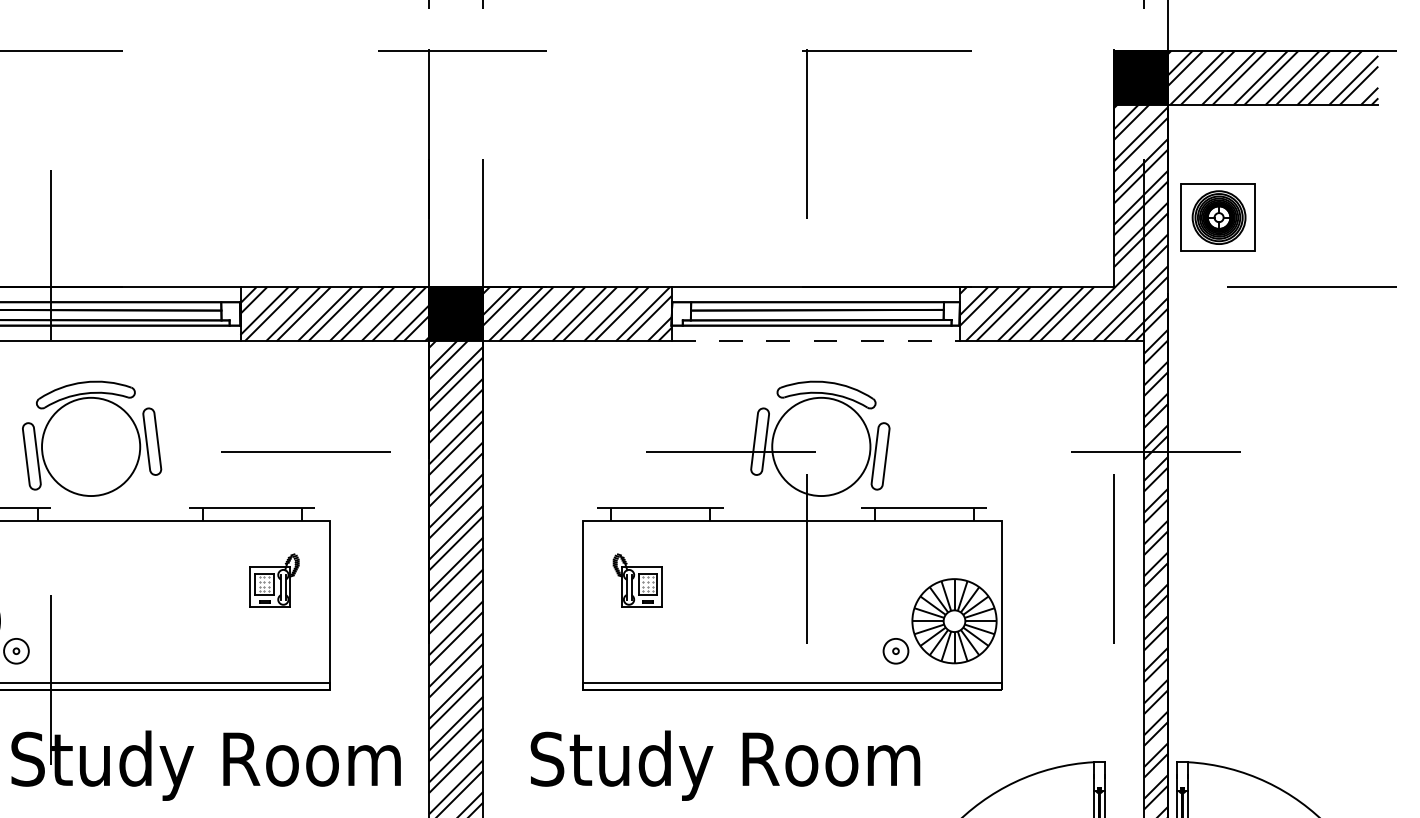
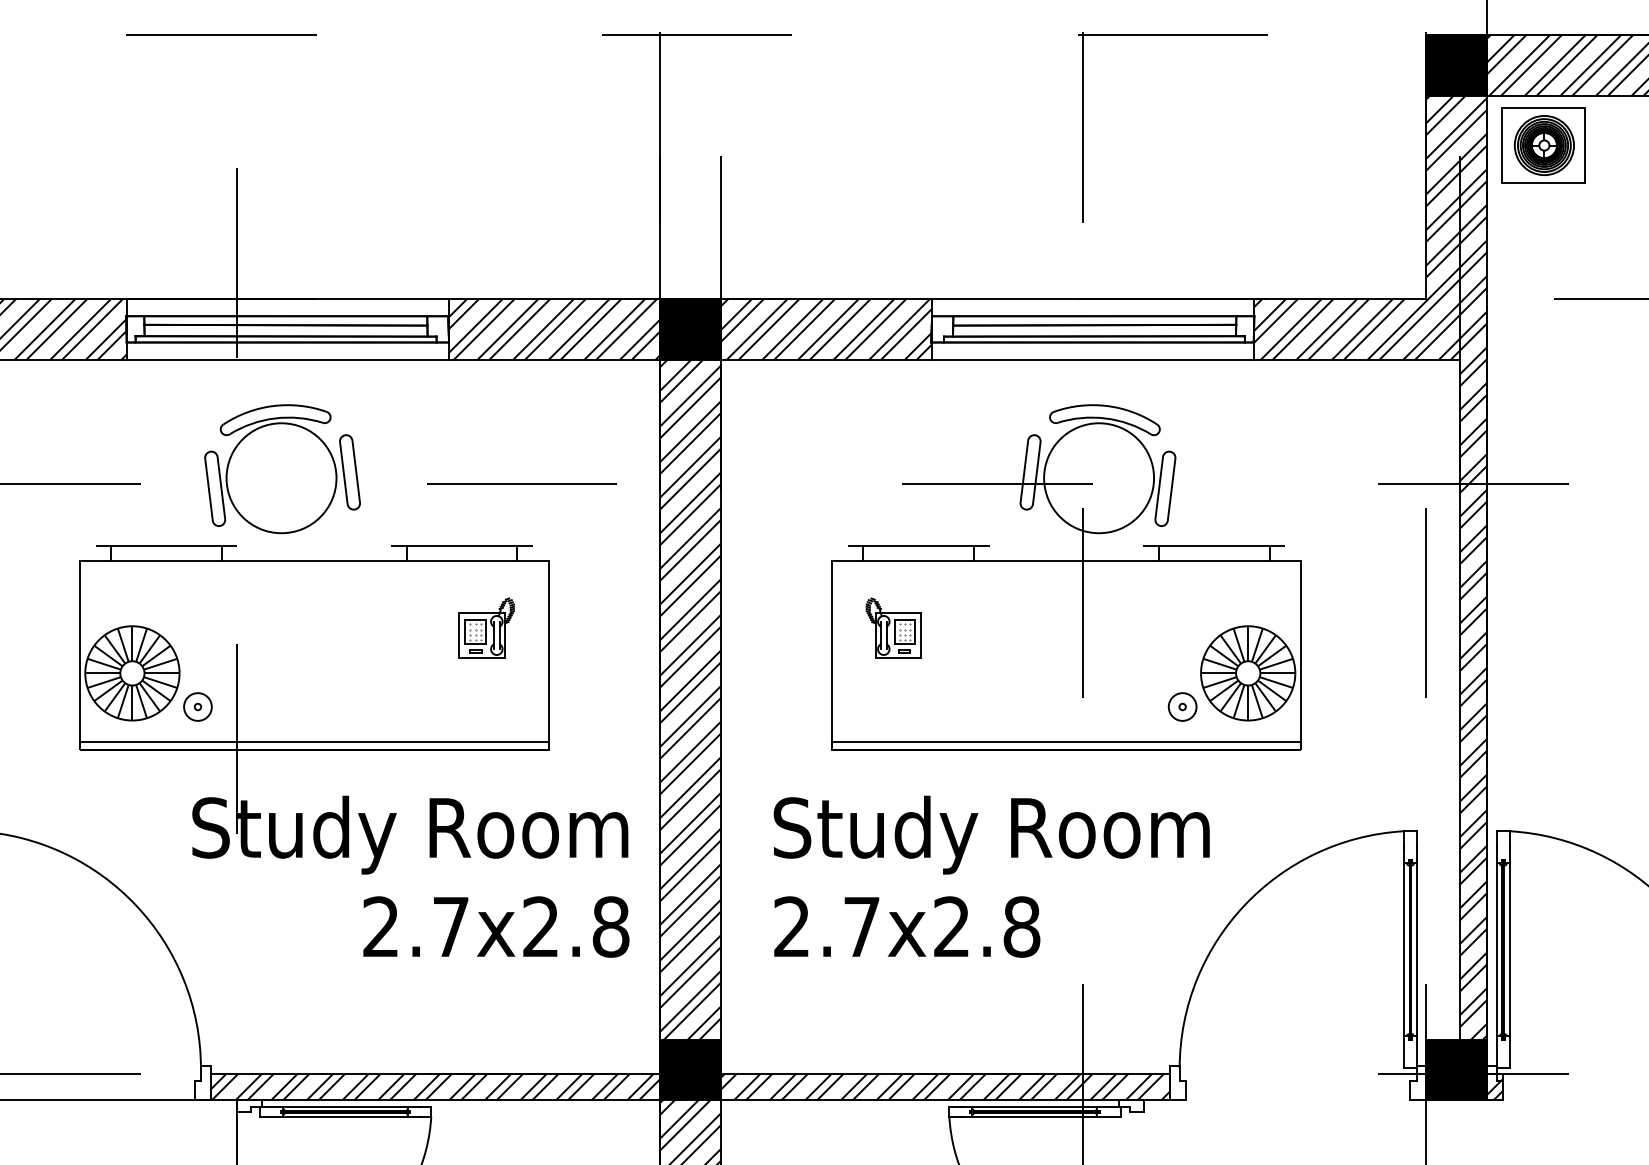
part: (1218, 217) -> (1543, 145), moved
line: (816, 340) -> (1093, 359), dashed -> solid

